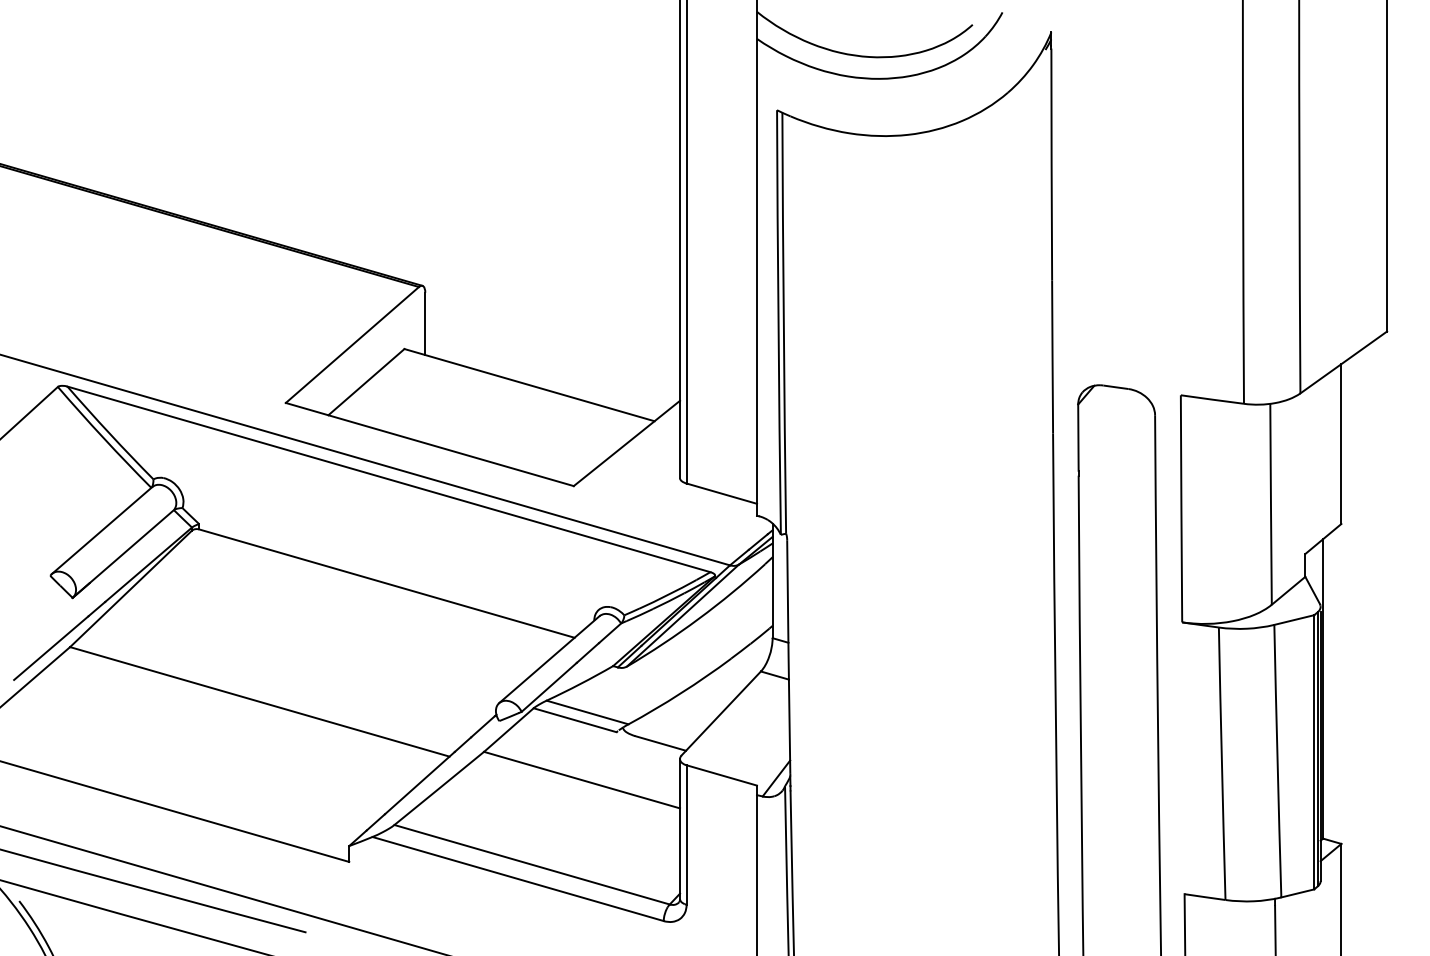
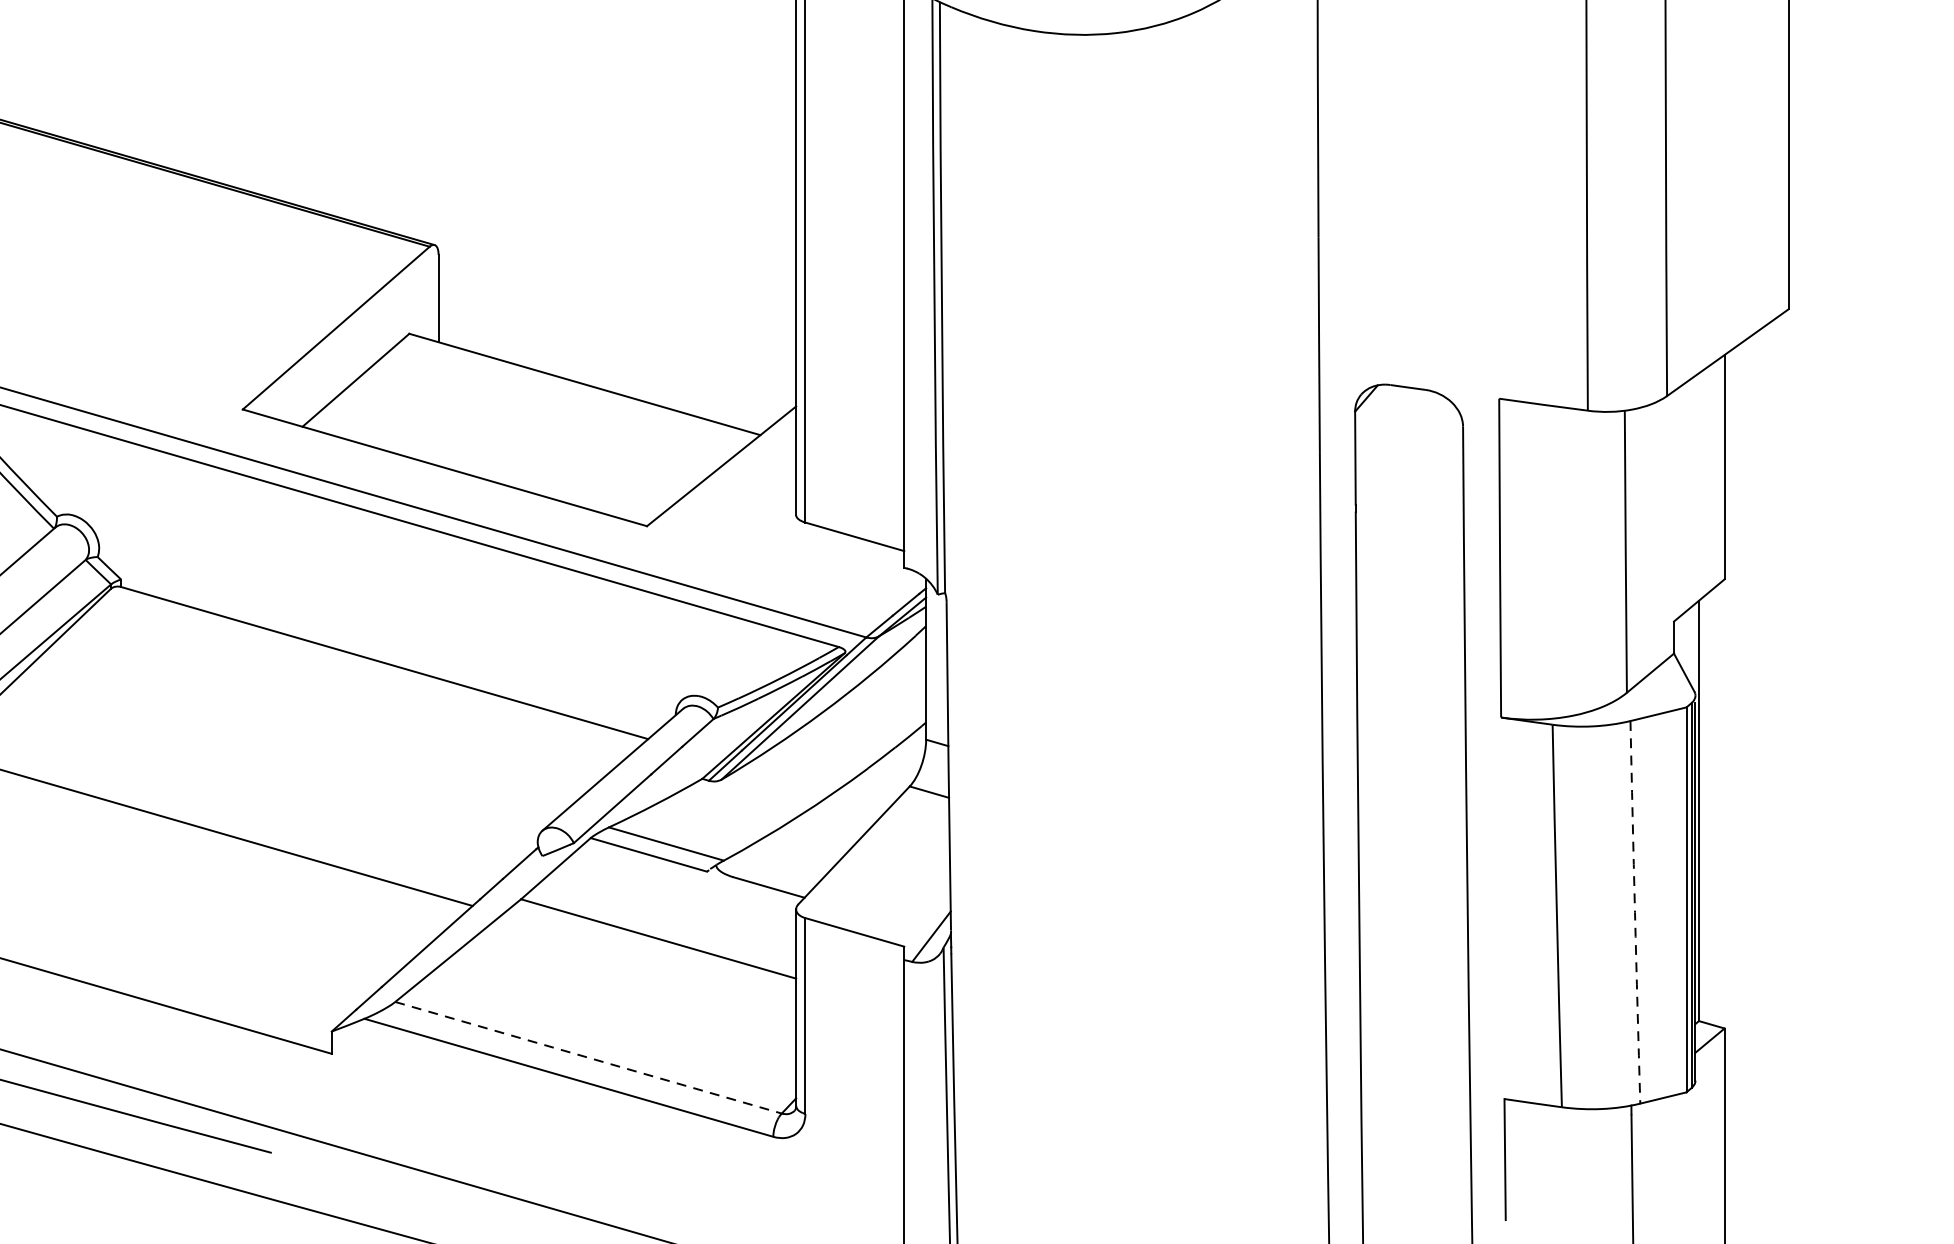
arc: (1277, 761) -> (1634, 912), solid -> dashed
line: (532, 864) -> (589, 1057), solid -> dashed

